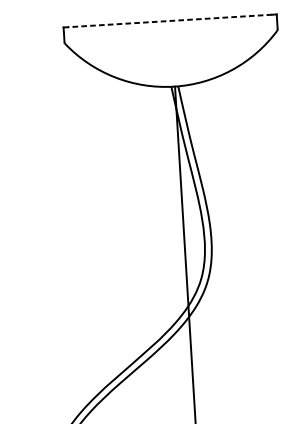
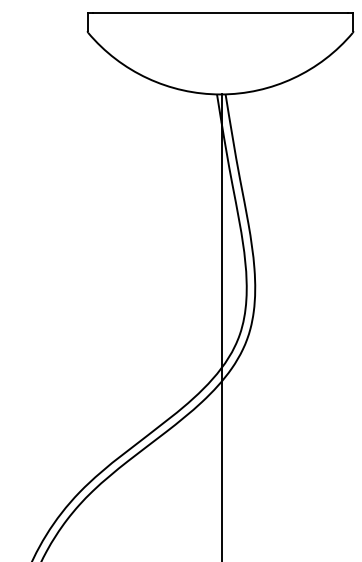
line: (170, 20) -> (220, 12), dashed -> solid

